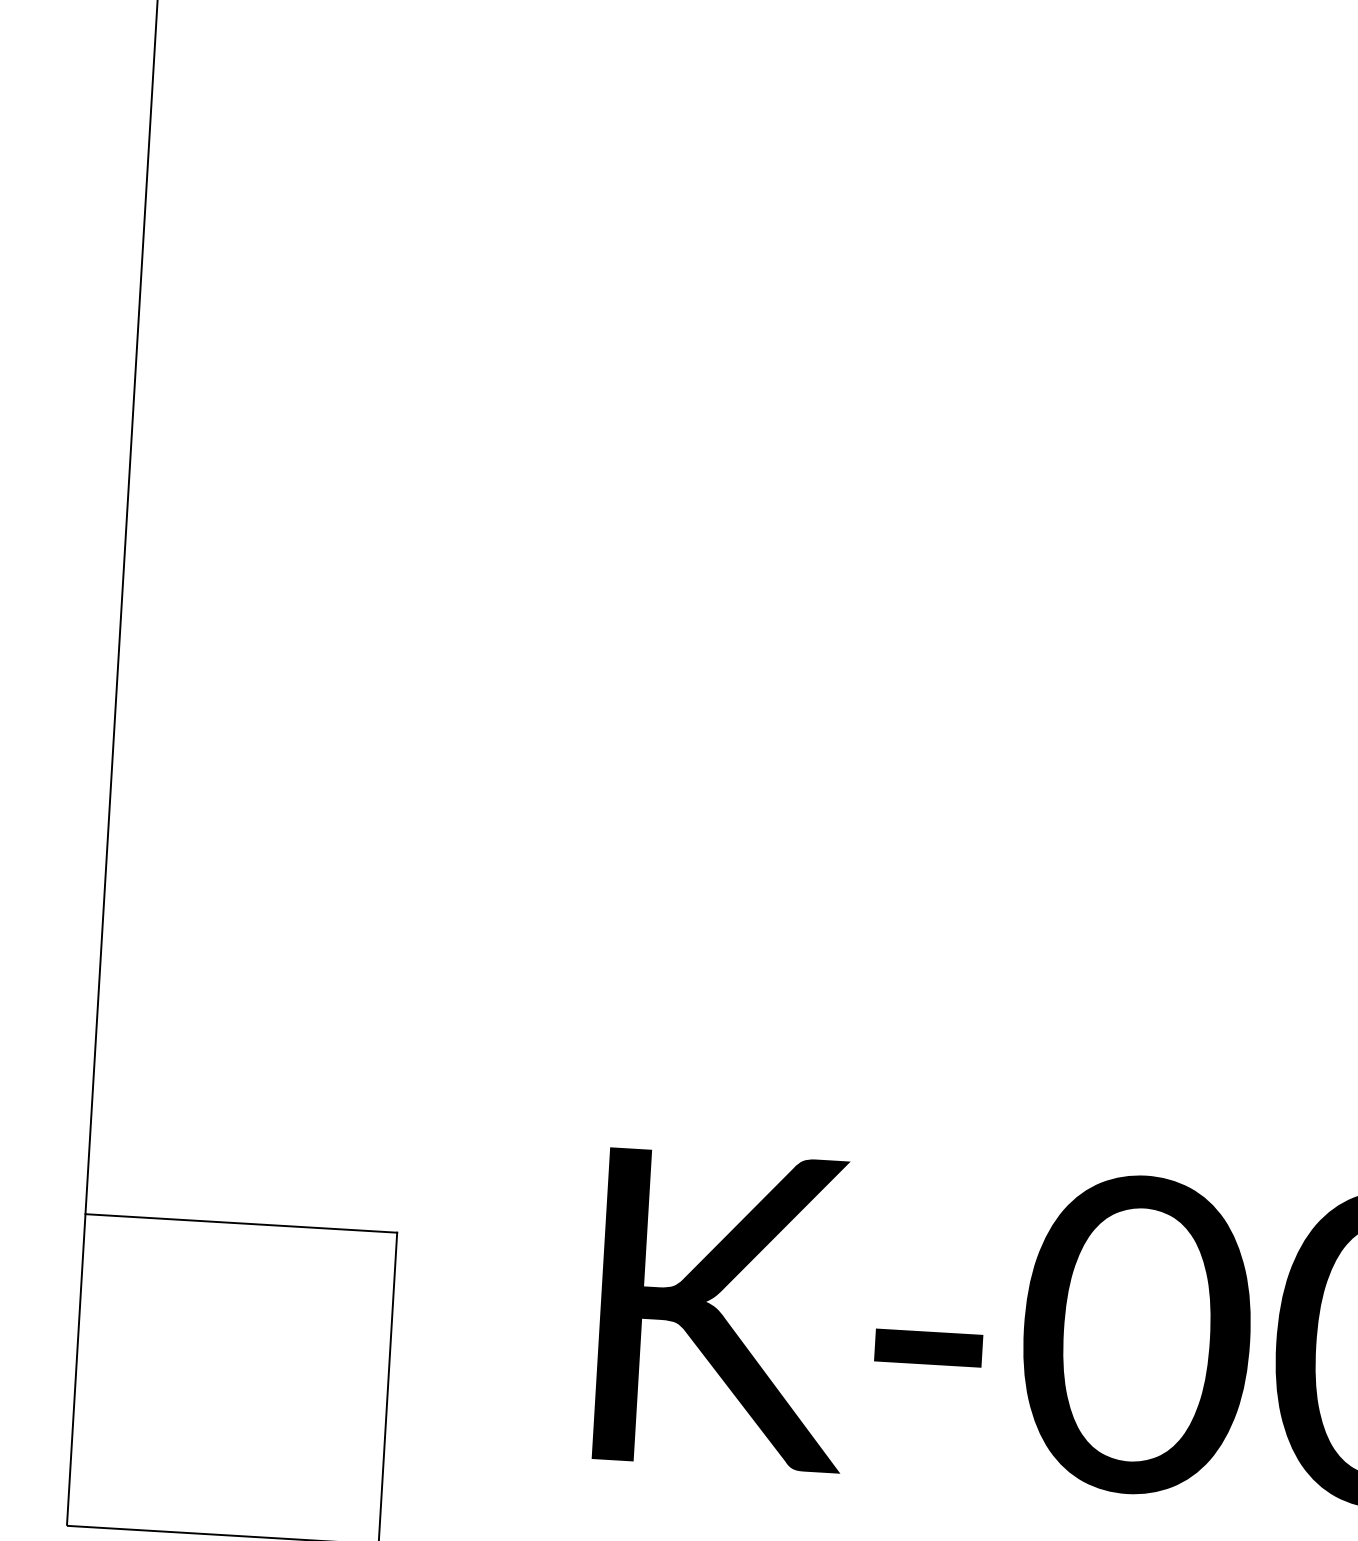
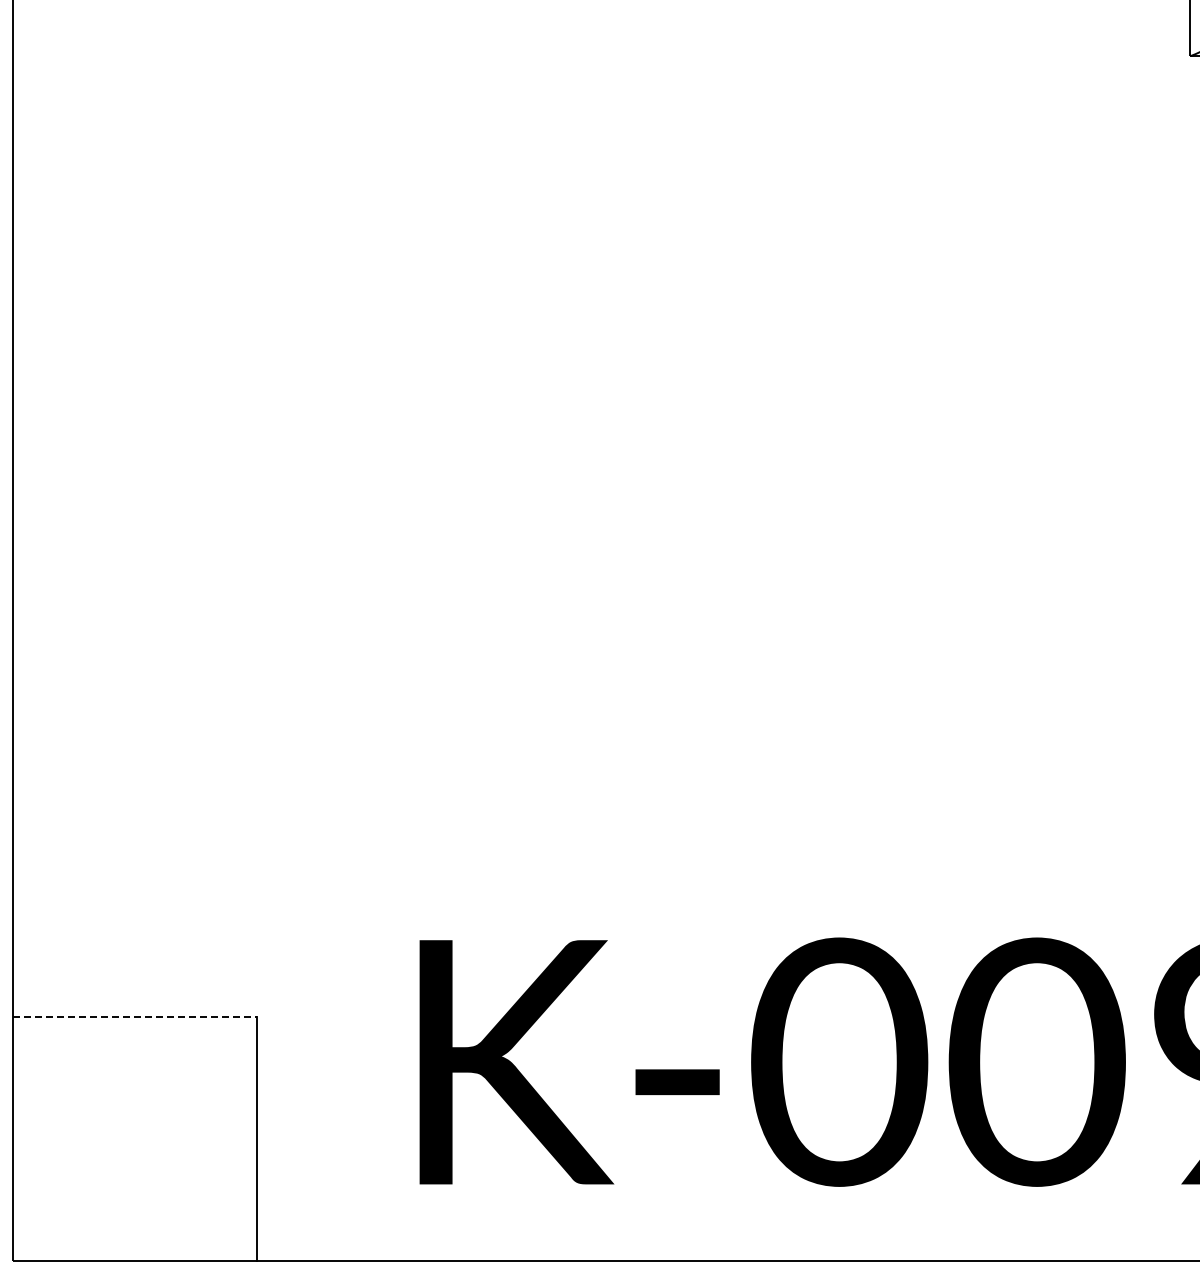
line: (241, 1223) -> (135, 1016), solid -> dashed

